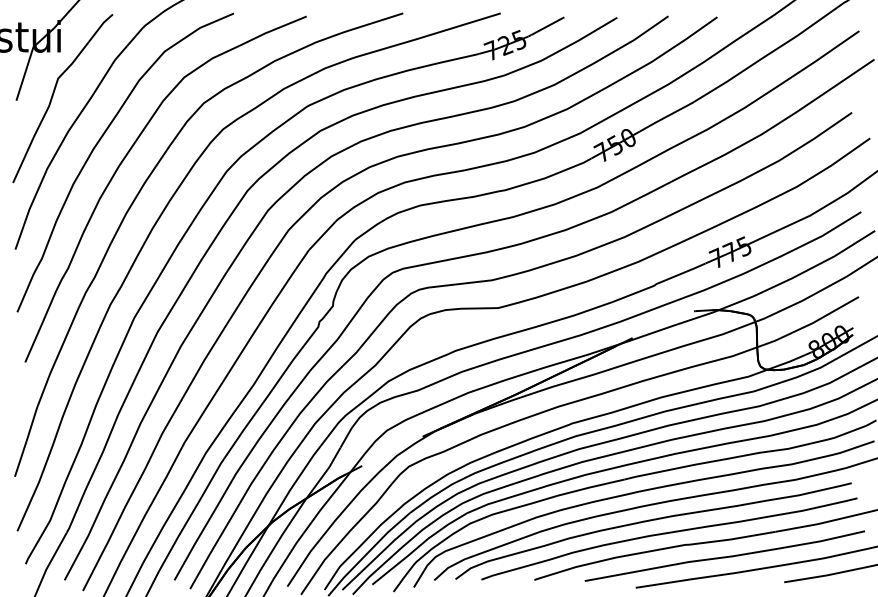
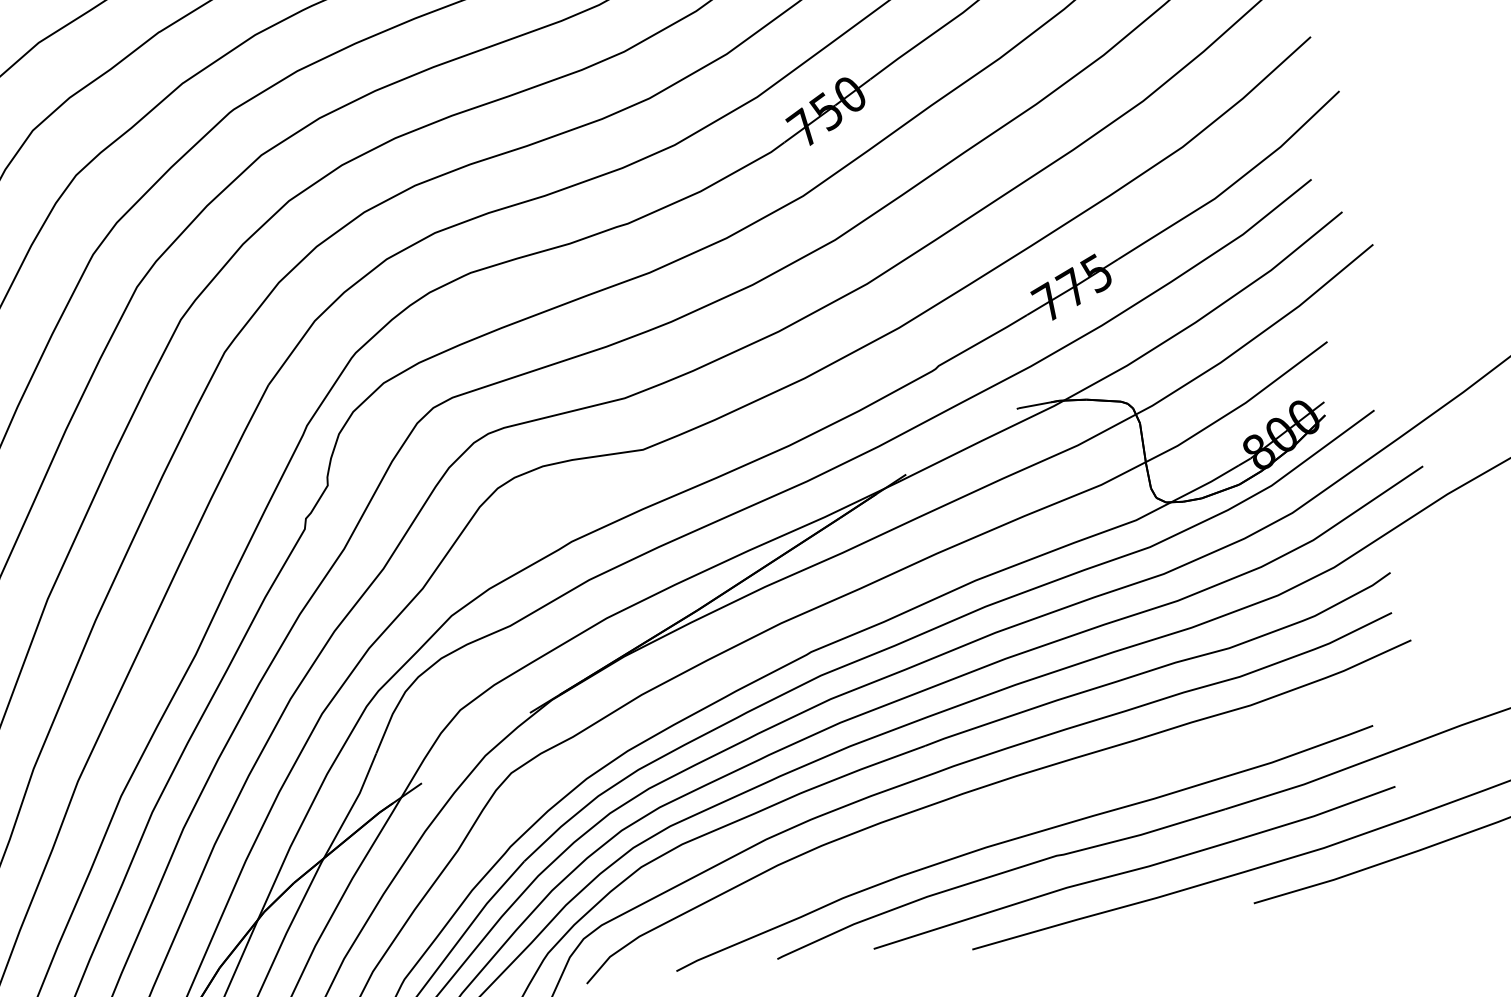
curve: (651, 521) -> (986, 819), removed

